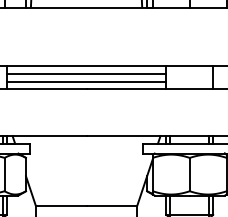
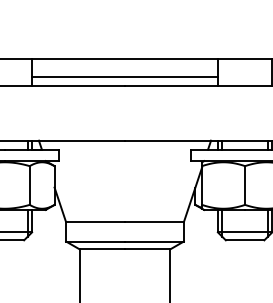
line: (86, 73) -> (124, 68), removed

